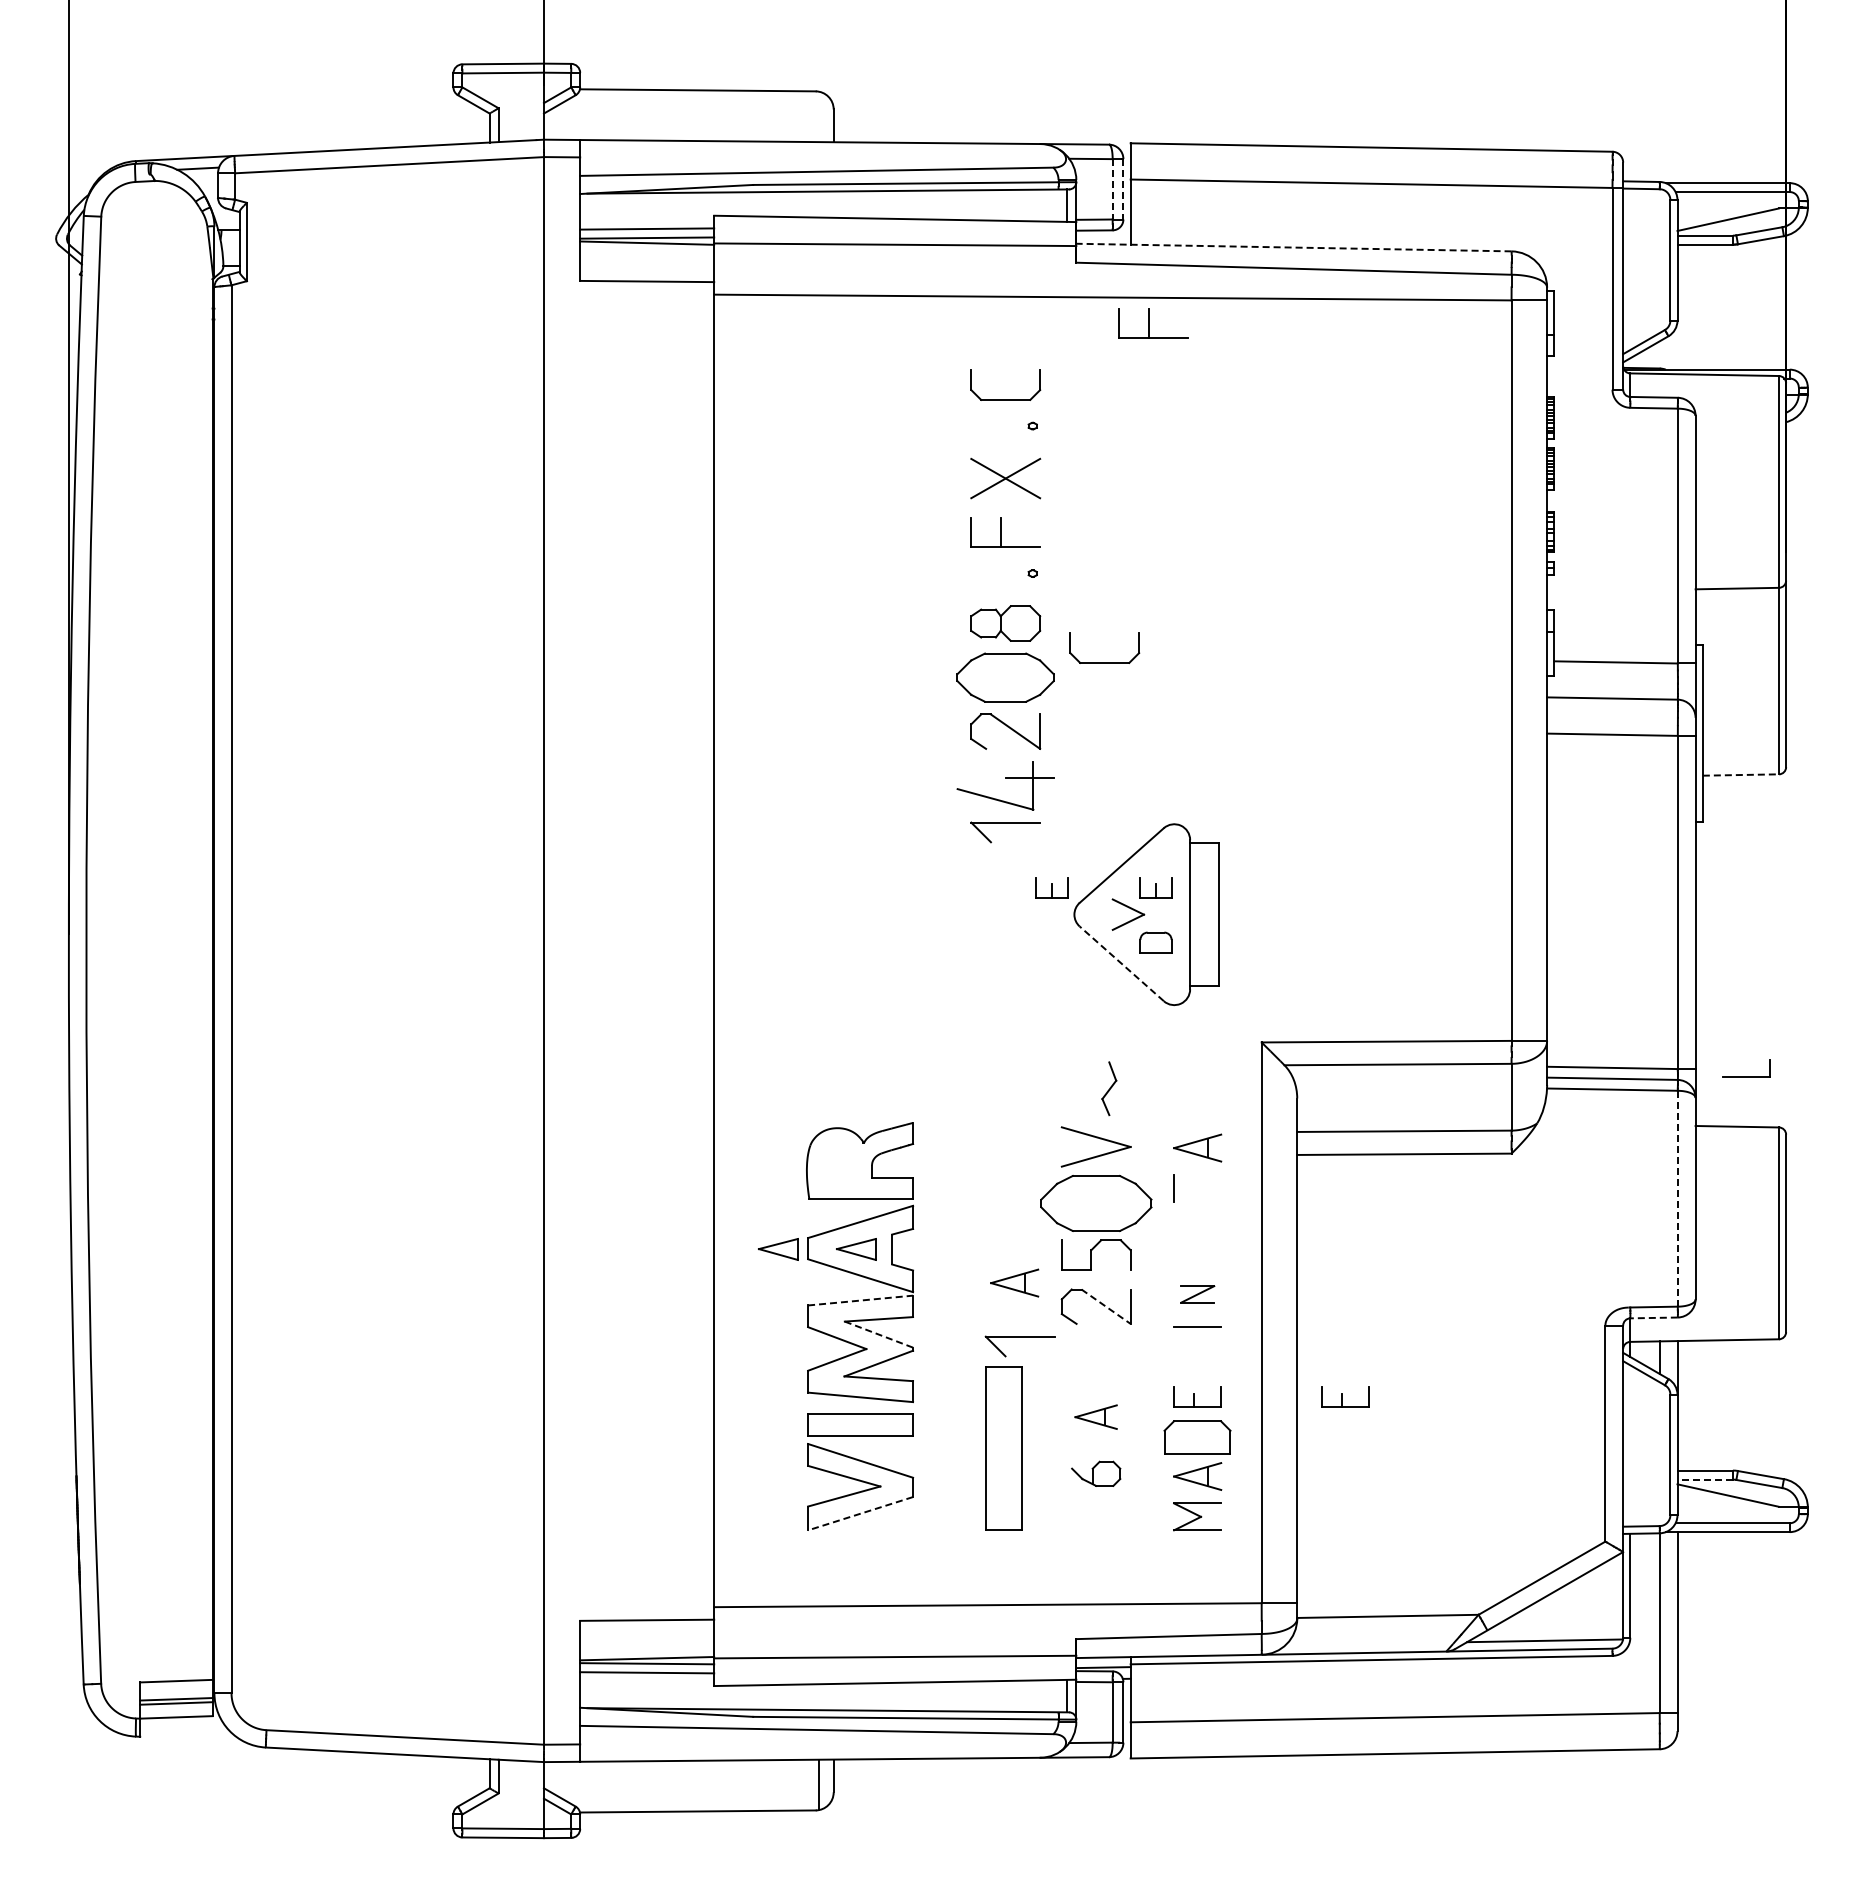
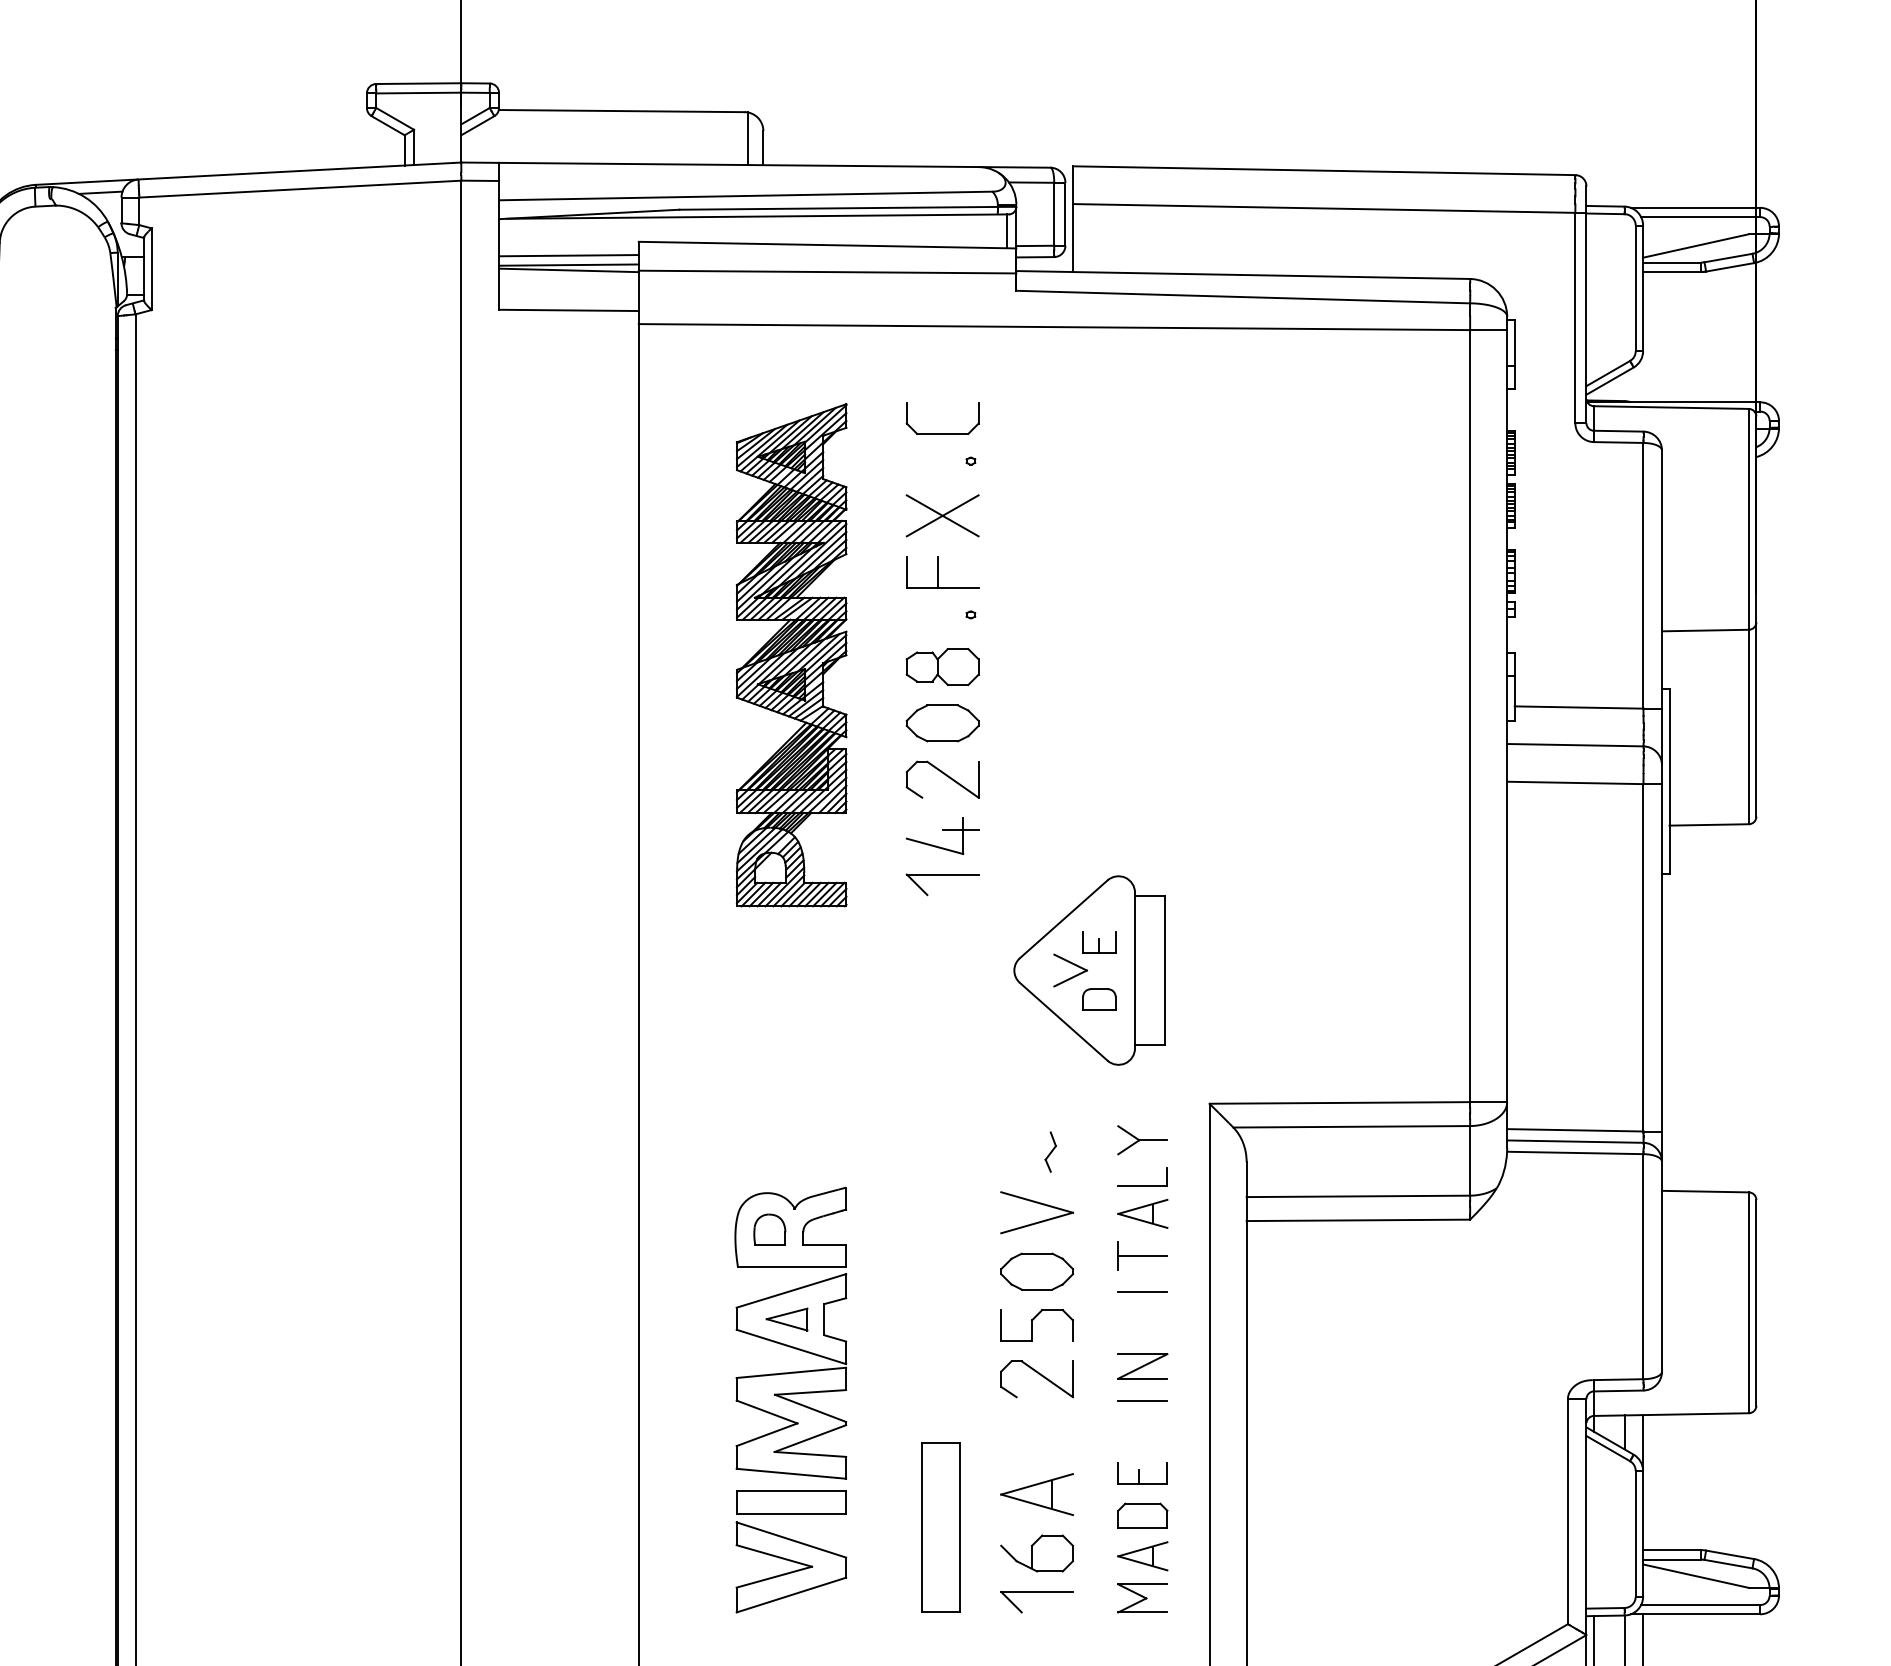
line: (818, 116) -> (747, 138), added
line: (1112, 189) -> (1054, 214), dashed -> solid
line: (1123, 189) -> (1065, 214), dashed -> solid
line: (1293, 247) -> (1242, 274), dashed -> solid
part: (1153, 323) -> (1096, 354), removed
part: (860, 612) -> (791, 655), added
part: (1104, 662) -> (1045, 707), removed
part: (1005, 677) -> (942, 723), size x0.71
line: (1741, 775) -> (1709, 825), dashed -> solid
part: (1005, 785) -> (942, 835), size x0.71
part: (1051, 887) -> (990, 942), removed
line: (1121, 963) -> (1063, 1021), dashed -> solid
part: (1746, 1076) -> (1142, 1185), moved
part: (1197, 1077) -> (1142, 1140), added
part: (1109, 1088) -> (1050, 1151), size x0.71
part: (839, 1162) -> (769, 1228), added
line: (1197, 1188) -> (1142, 1256), added
line: (1677, 1198) -> (1643, 1266), dashed -> solid
part: (1095, 1203) -> (1036, 1271), size x0.62
line: (1197, 1223) -> (1142, 1292), added
part: (778, 1249) -> (705, 1319), removed
part: (1014, 1282) -> (951, 1354), removed
part: (1197, 1294) -> (1142, 1366), size x1.43
line: (860, 1300) -> (791, 1372), dashed -> solid
line: (1106, 1306) -> (1047, 1379), dashed -> solid
line: (1654, 1317) -> (1619, 1390), dashed -> solid
line: (878, 1334) -> (810, 1408), dashed -> solid
part: (1019, 1337) -> (1036, 1592), moved
part: (1345, 1396) -> (1296, 1472), removed
part: (1095, 1416) -> (1036, 1493), size x1.67
part: (1197, 1437) -> (1142, 1515), size x0.71
part: (1095, 1473) -> (1036, 1553), size x1.43
line: (1705, 1479) -> (1672, 1559), dashed -> solid
line: (860, 1513) -> (791, 1594), dashed -> solid

